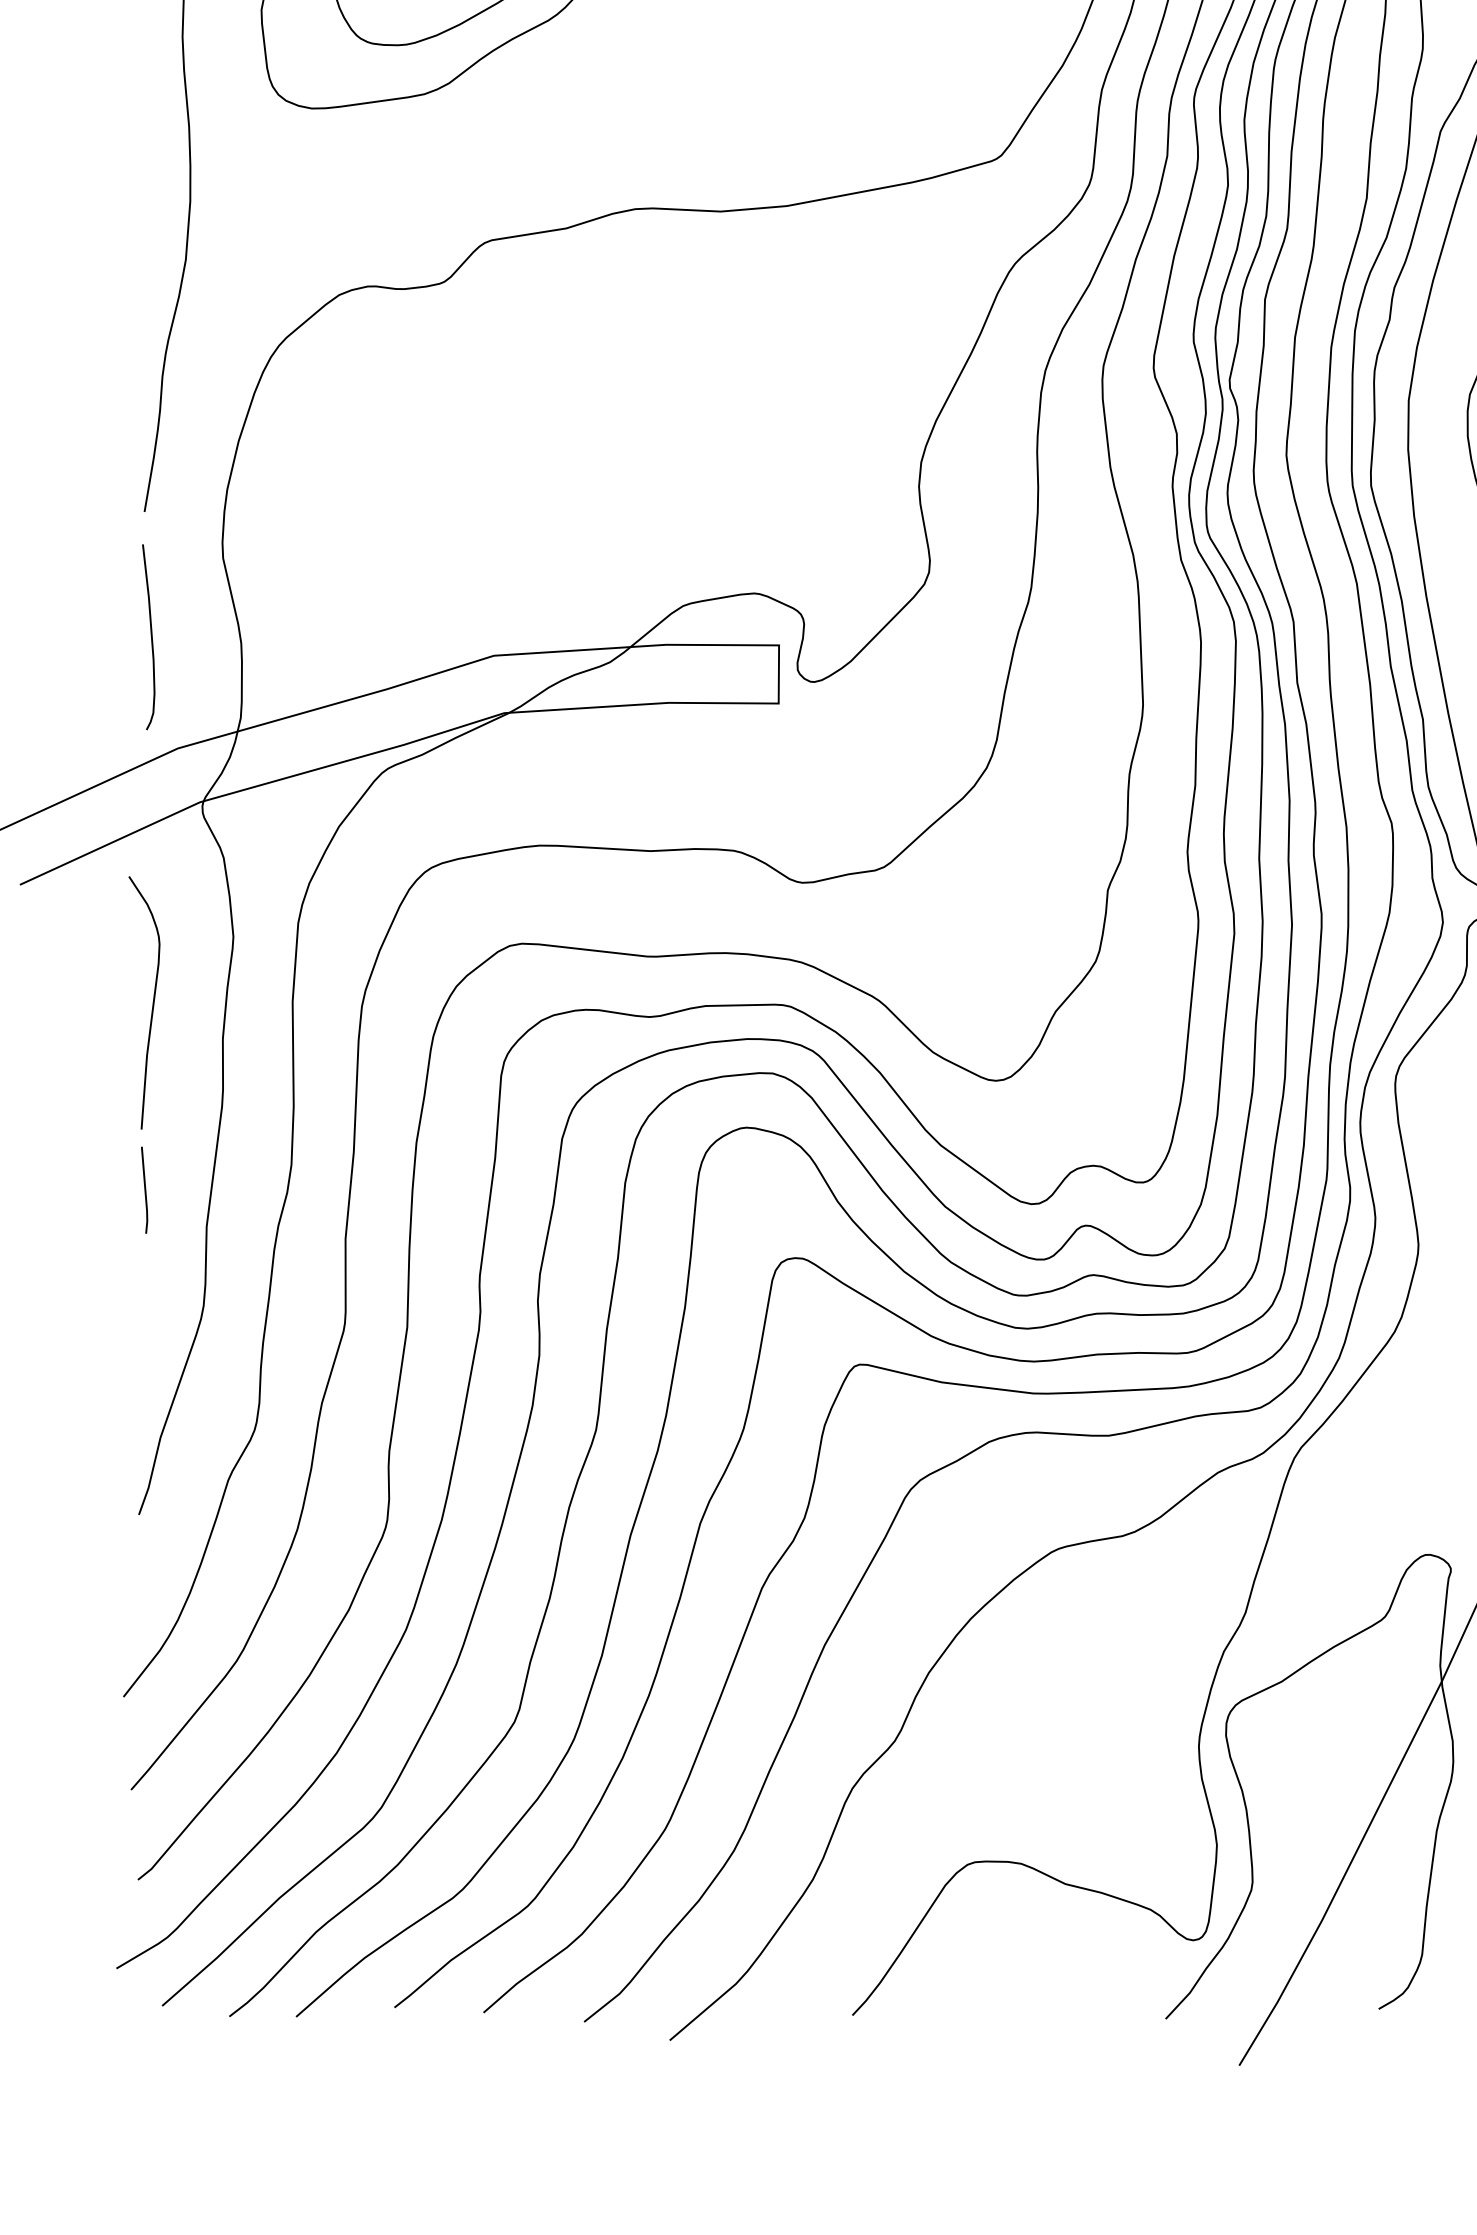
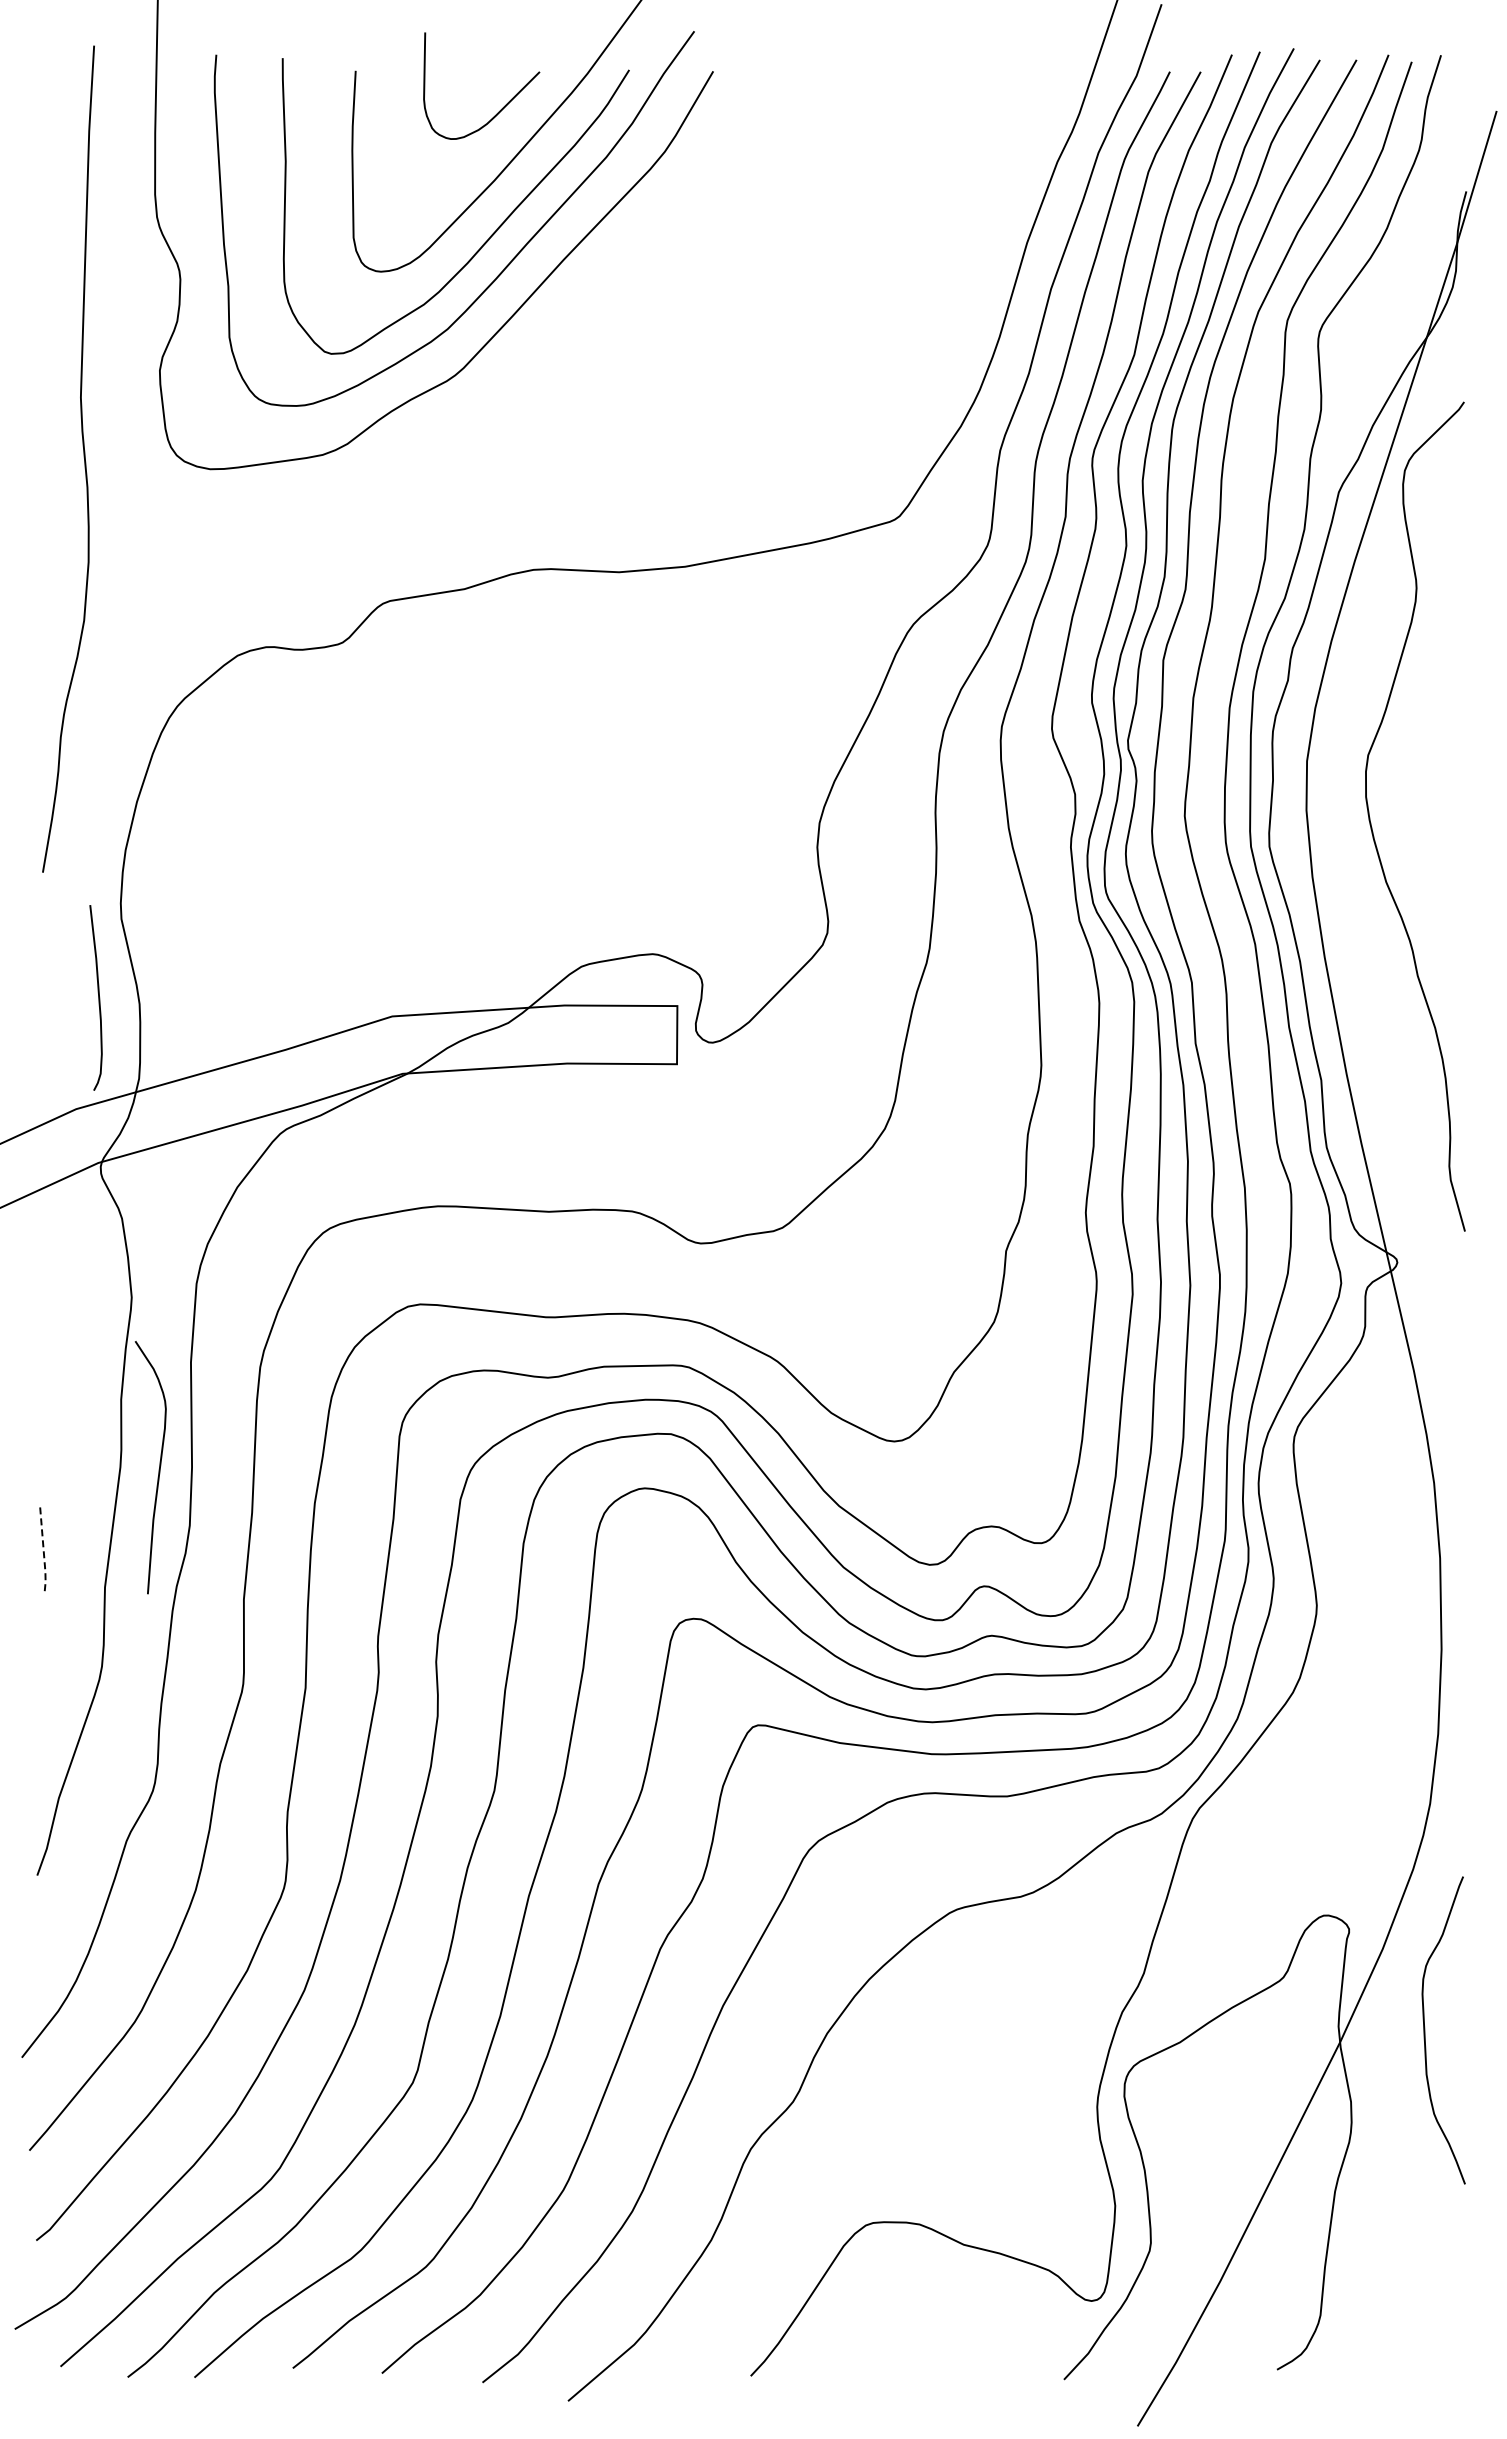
curve: (151, 636) -> (98, 997), moved
curve: (152, 1004) -> (158, 1469), moved
line: (145, 1192) -> (43, 1553), solid -> dashed

